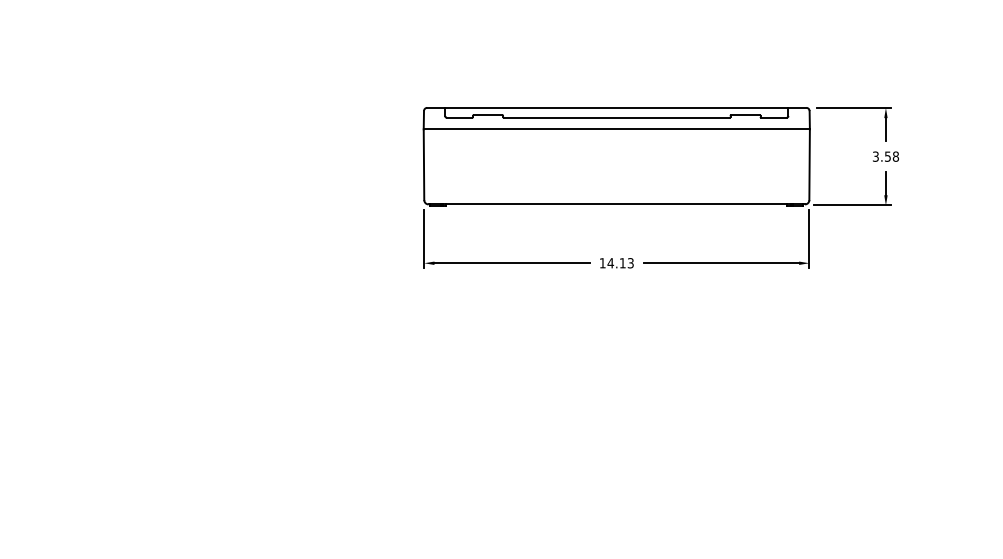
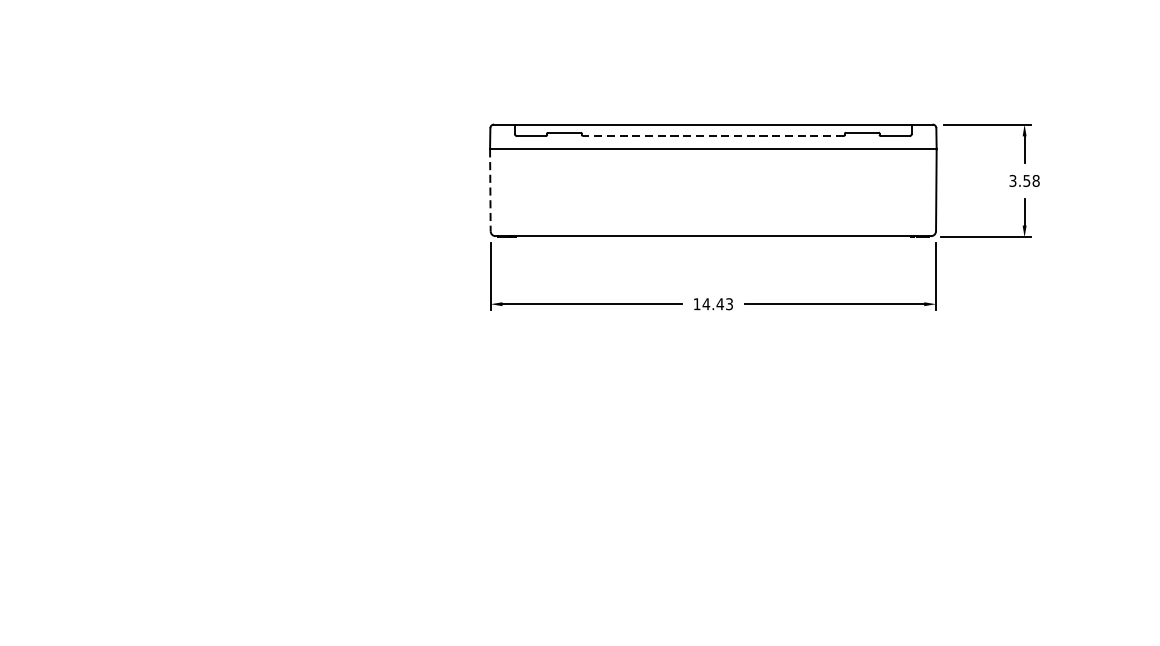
line: (616, 117) -> (712, 135), solid -> dashed
line: (424, 165) -> (490, 191), solid -> dashed
text: (622, 263) -> (719, 304), 14.13 -> 14.43

